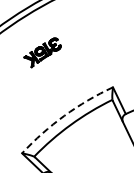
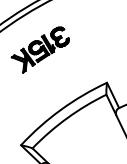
part: (42, 52) -> (40, 49), size x1.67
arc: (64, 115) -> (61, 109), dashed -> solid

